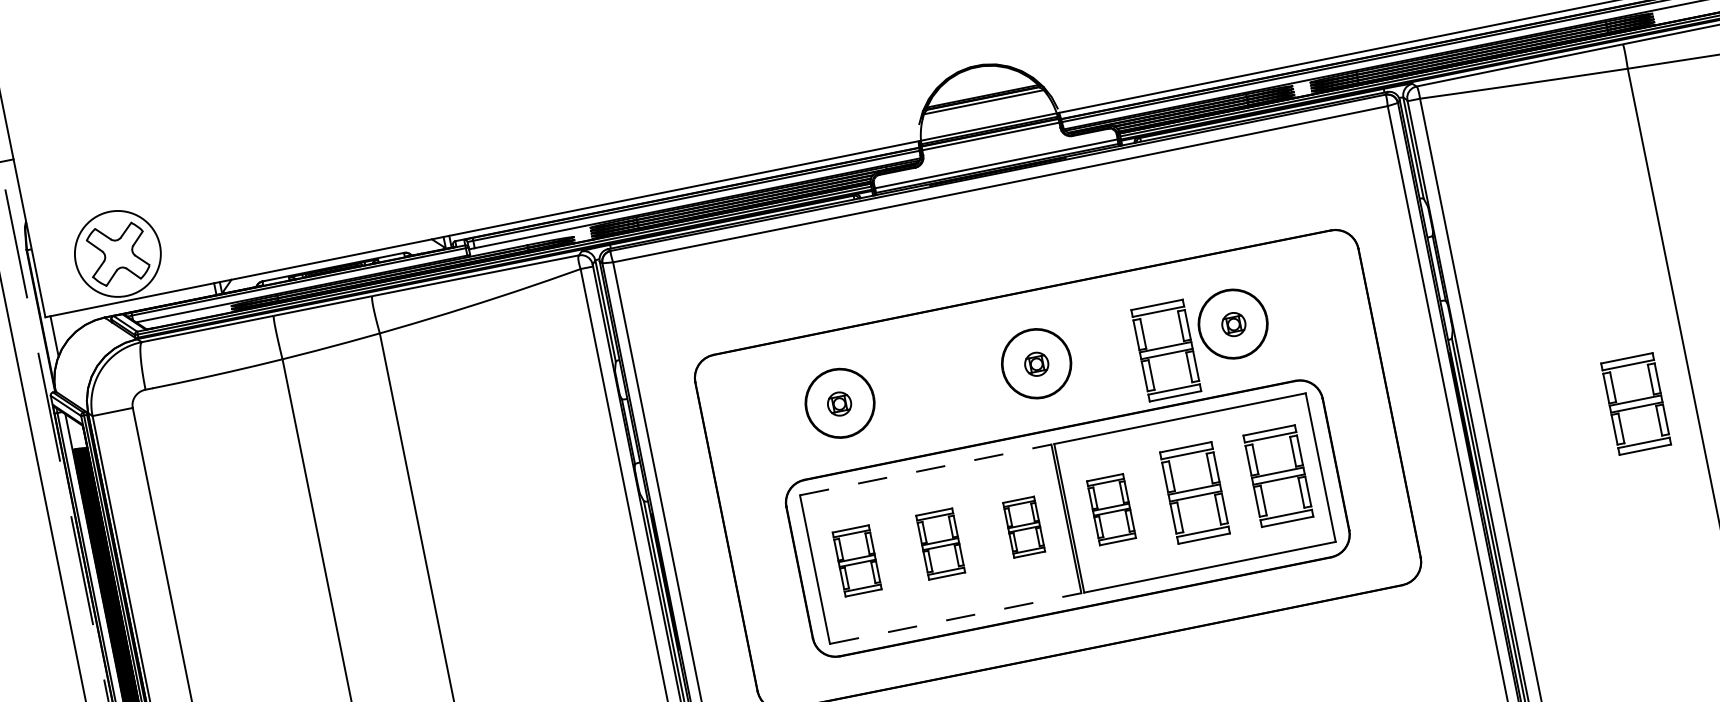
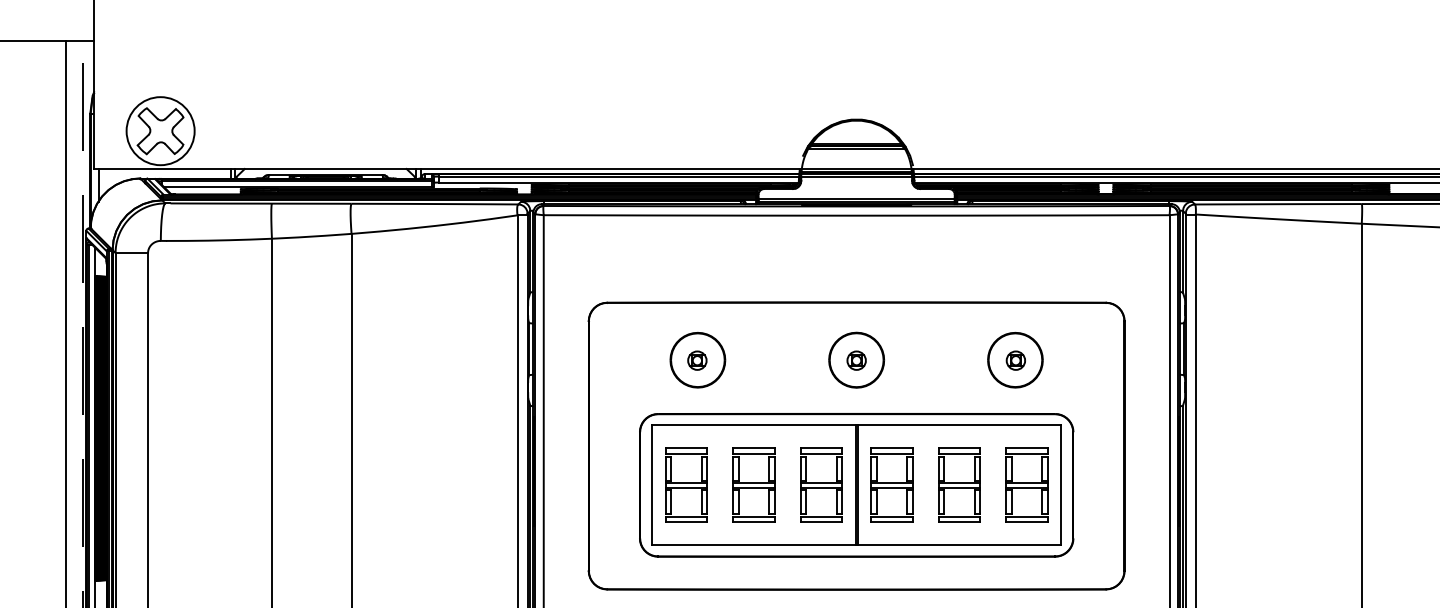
part: (1166, 349) -> (959, 369), removed
part: (1635, 403) -> (1315, 484), removed
line: (925, 470) -> (753, 425), dashed -> solid
part: (1110, 508) -> (891, 484), size x1.43
part: (1024, 526) -> (821, 484), size x1.67
part: (939, 543) -> (753, 484), size x1.43
part: (857, 560) -> (686, 484), size x1.43
line: (955, 618) -> (753, 545), dashed -> solid

